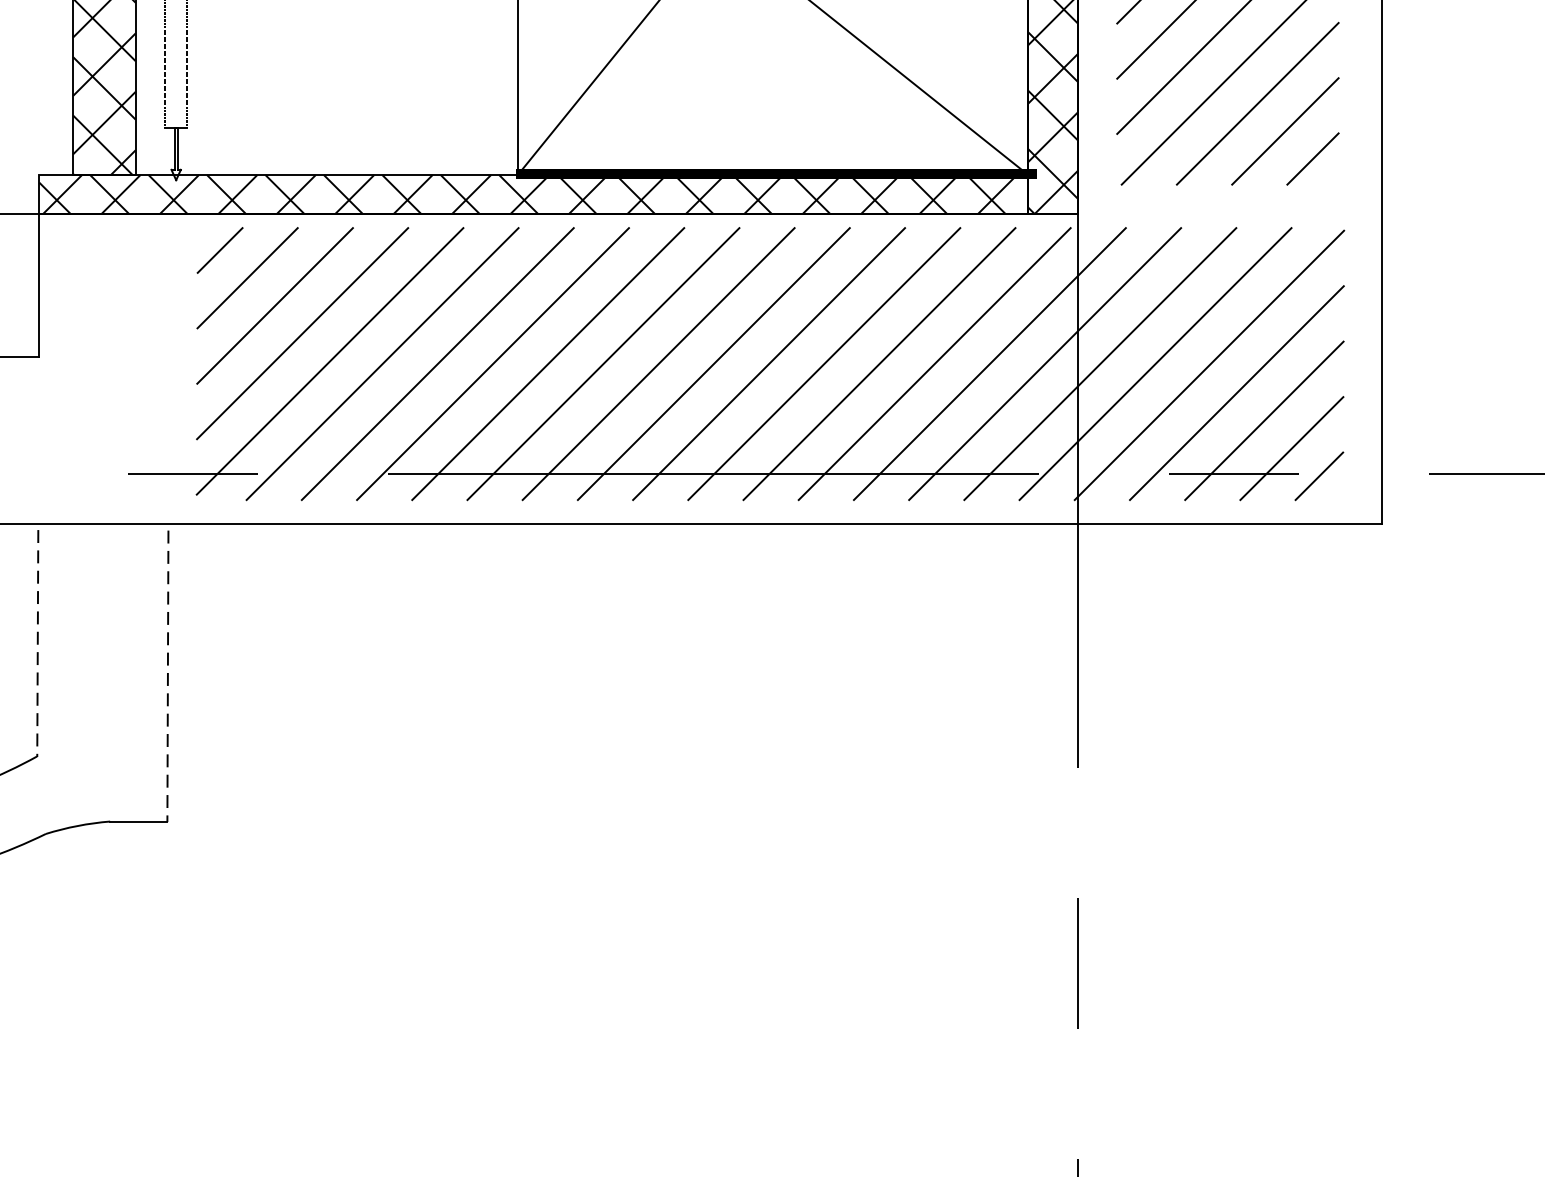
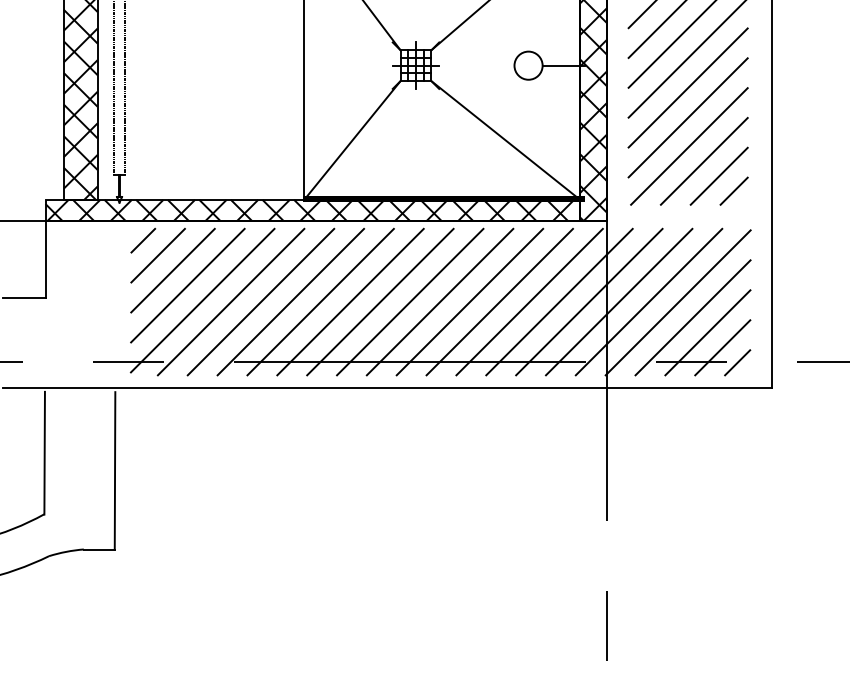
line: (37, 644) -> (44, 453), dashed -> solid
line: (168, 675) -> (115, 470), dashed -> solid

